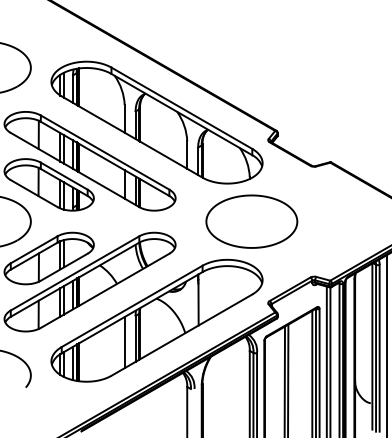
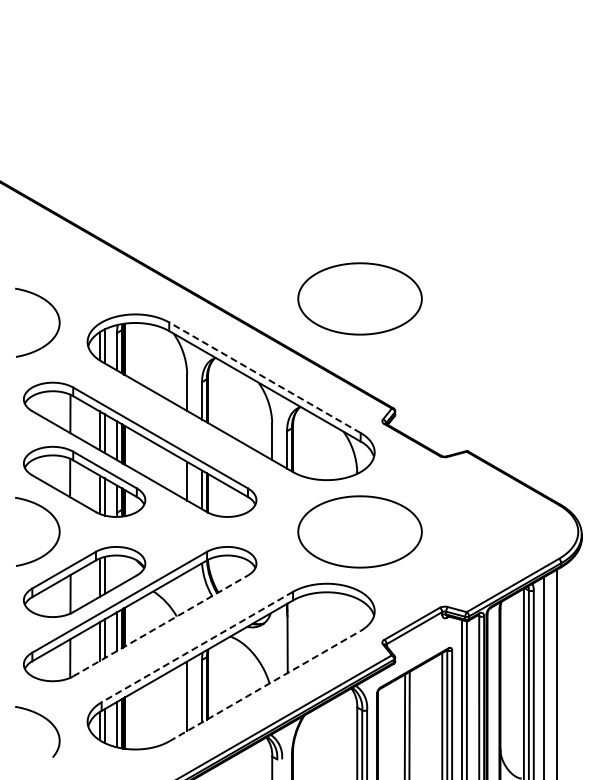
part: (251, 49) -> (359, 298), added
line: (181, 108) -> (264, 377), solid -> dashed
line: (105, 290) -> (160, 625), solid -> dashed
line: (132, 306) -> (197, 647), solid -> dashed
line: (181, 335) -> (264, 686), solid -> dashed

